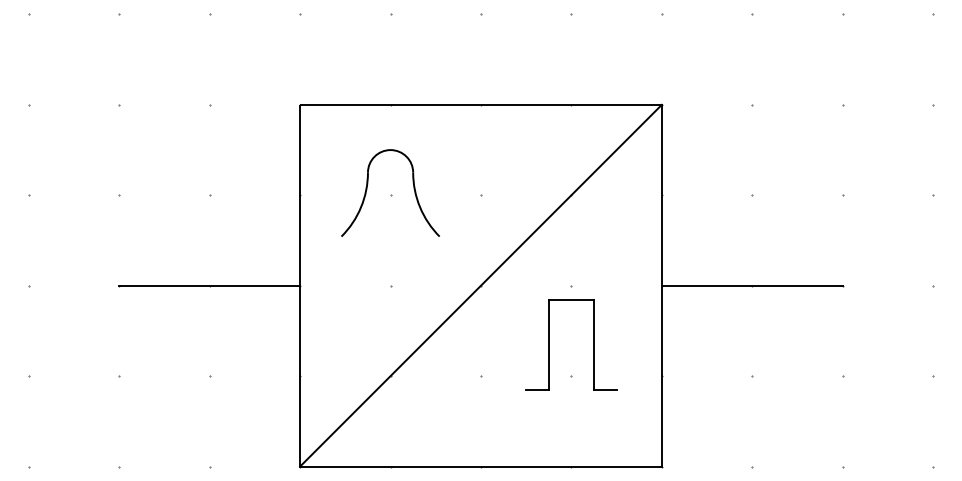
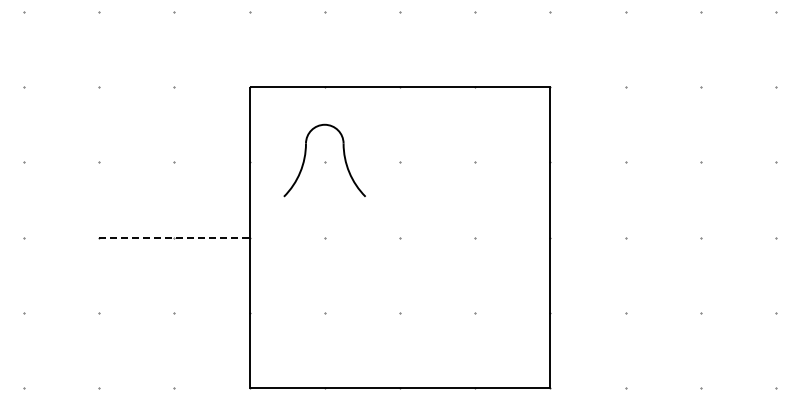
line: (209, 285) -> (174, 237), solid -> dashed
line: (480, 285) -> (399, 237), removed
line: (752, 285) -> (625, 237), removed
part: (593, 345) -> (493, 287), removed

